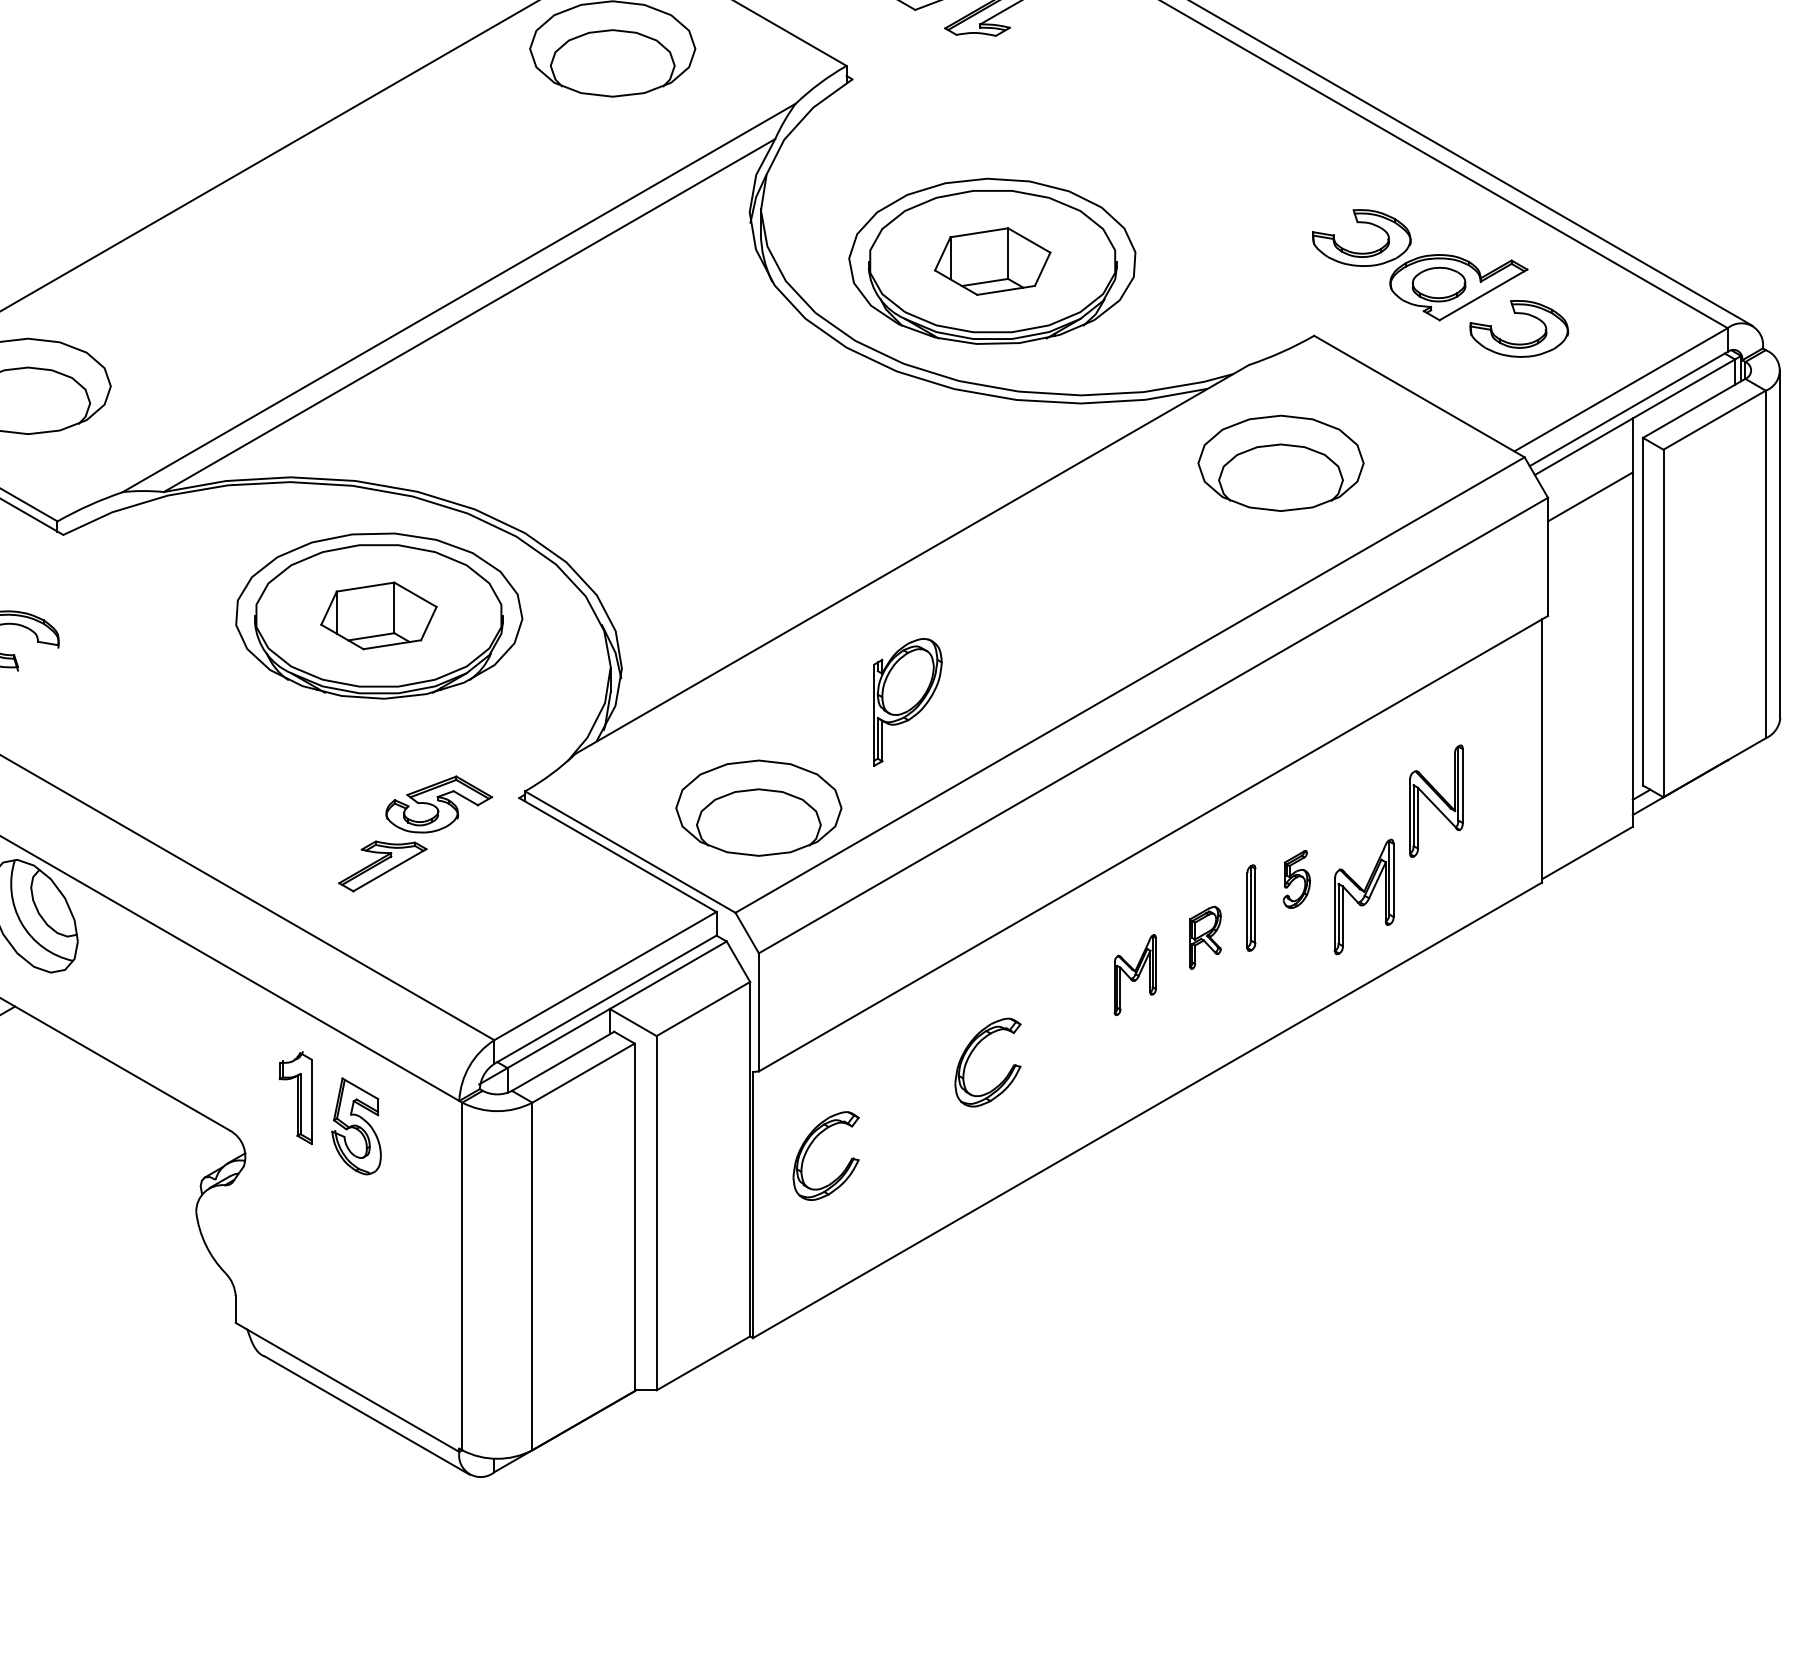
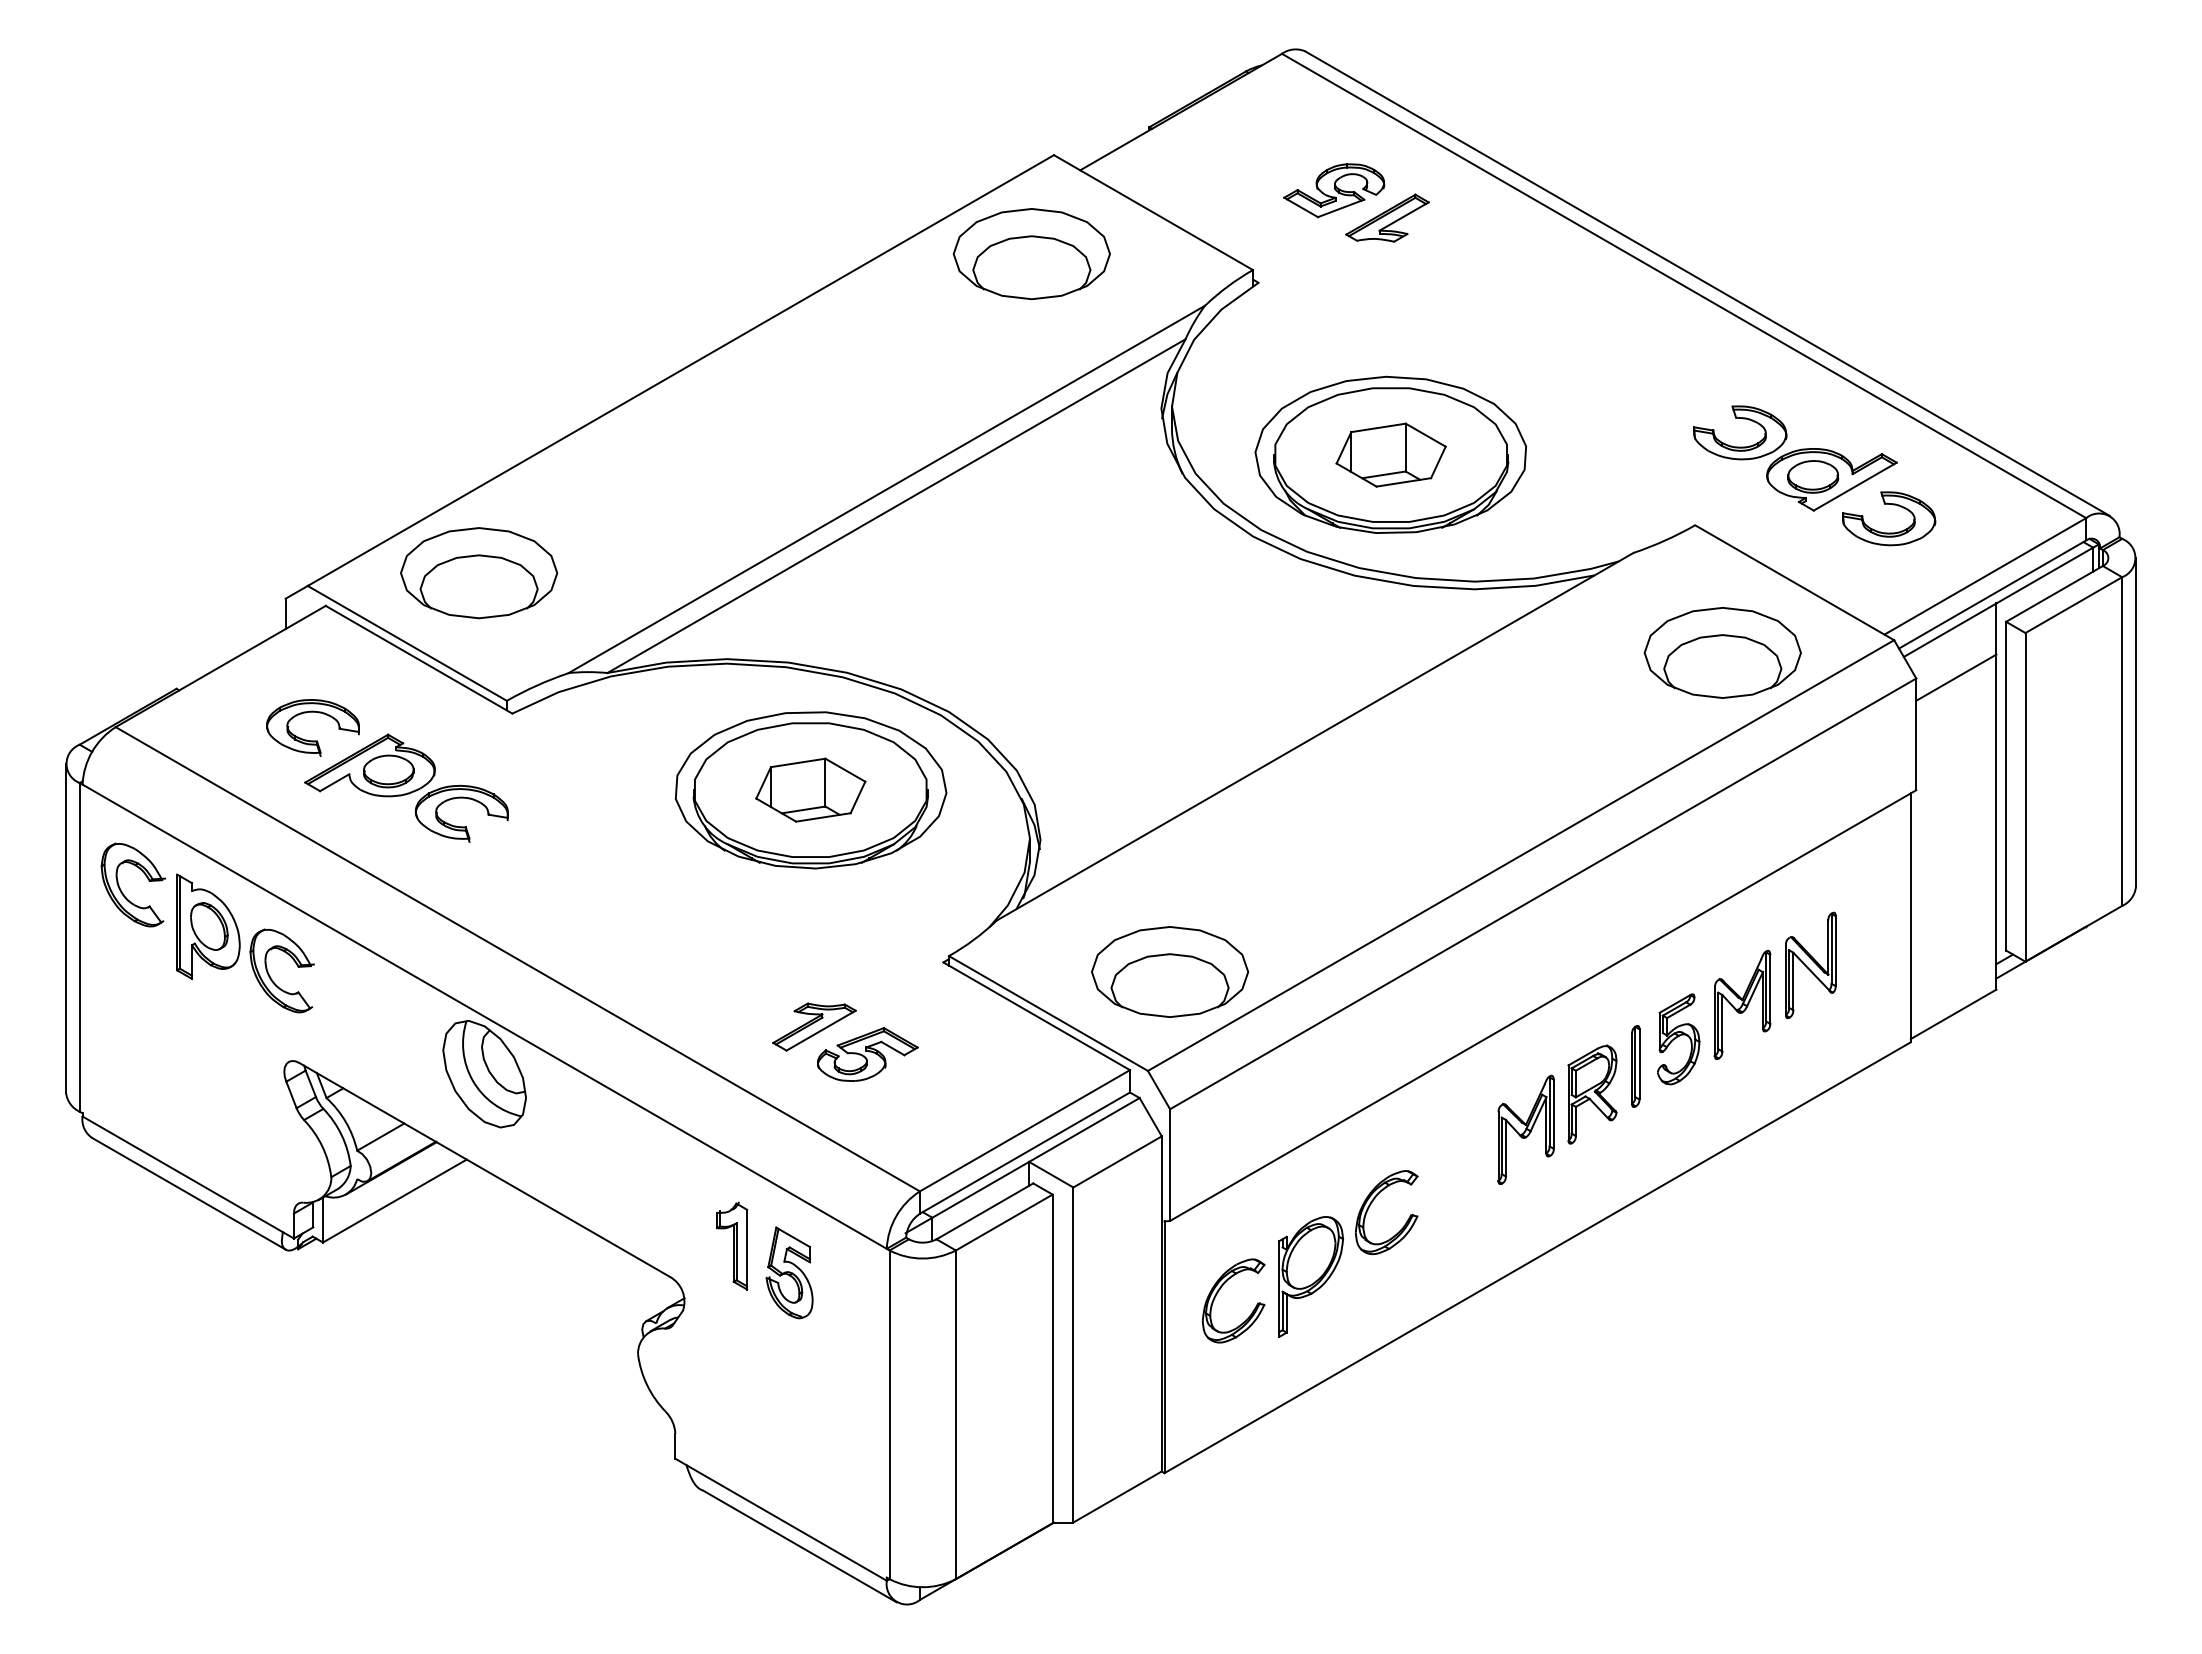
part: (1280, 462) -> (1722, 652), moved
part: (907, 701) -> (1310, 1276), moved
part: (438, 804) -> (867, 1054), moved
part: (1296, 879) -> (1678, 1039), size x1.67
part: (1364, 896) -> (1742, 1004), moved
part: (1205, 937) -> (1592, 1094), size x1.67
part: (1134, 974) -> (1525, 1129), size x1.43

